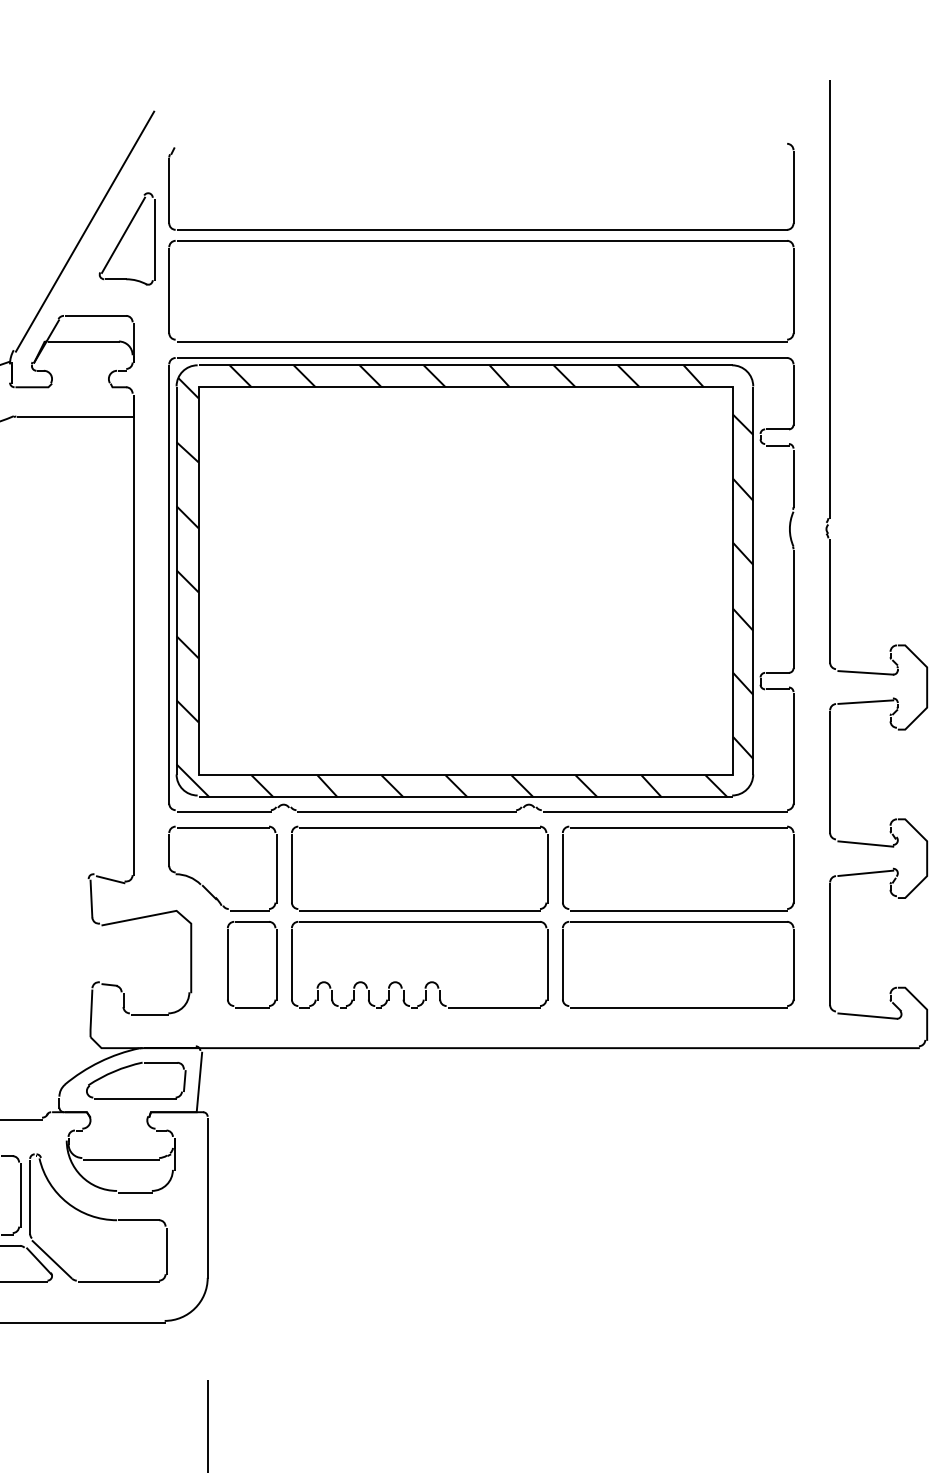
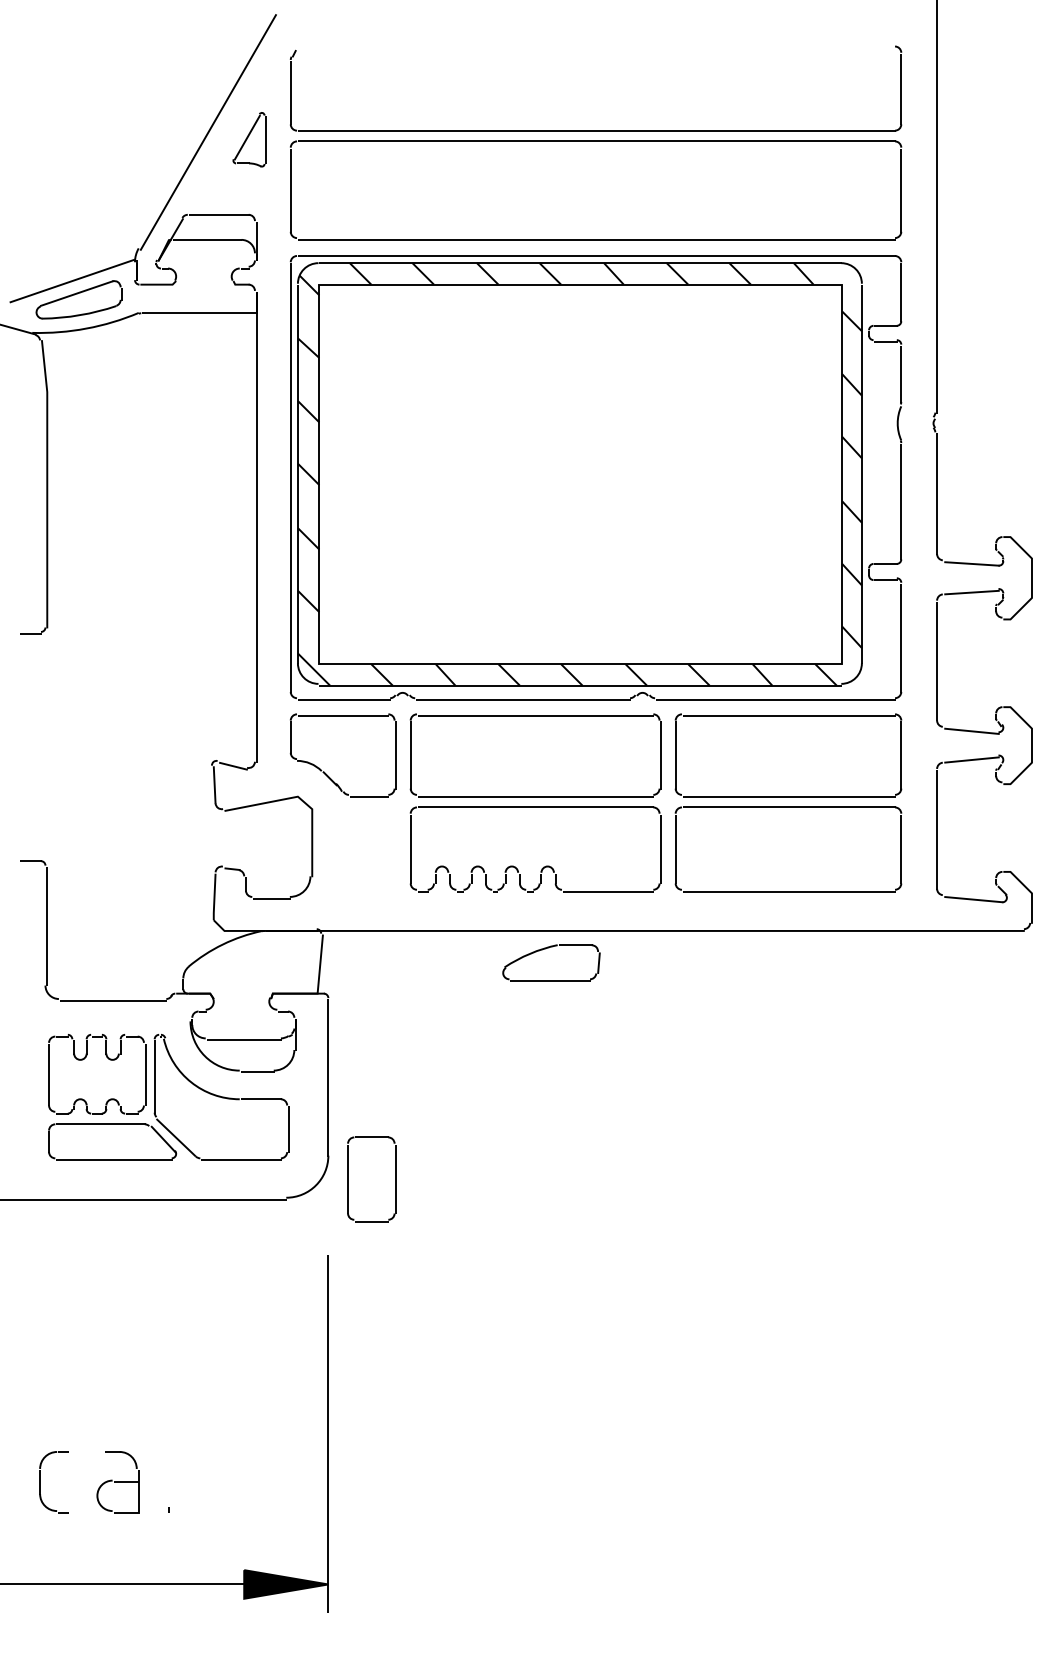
part: (127, 238) -> (249, 139), size x0.6
part: (228, 964) -> (348, 1179), moved
part: (133, 1066) -> (548, 948), moved

